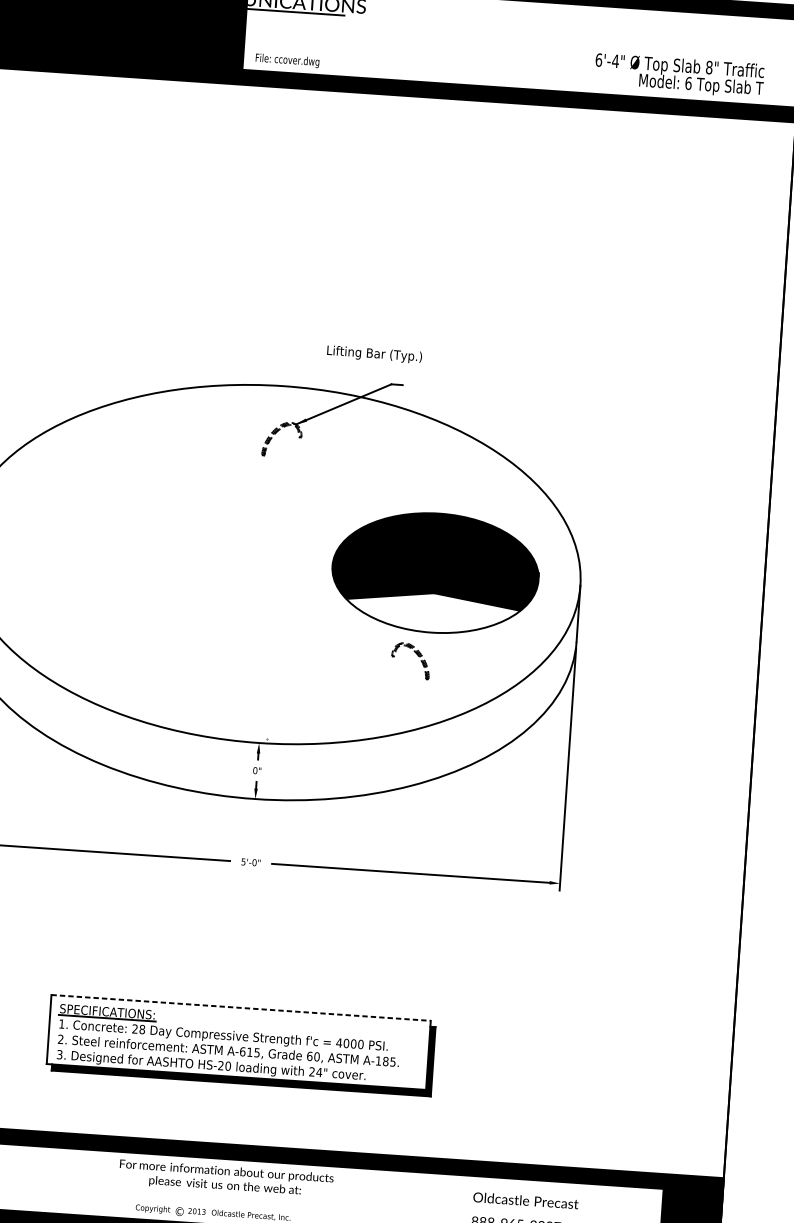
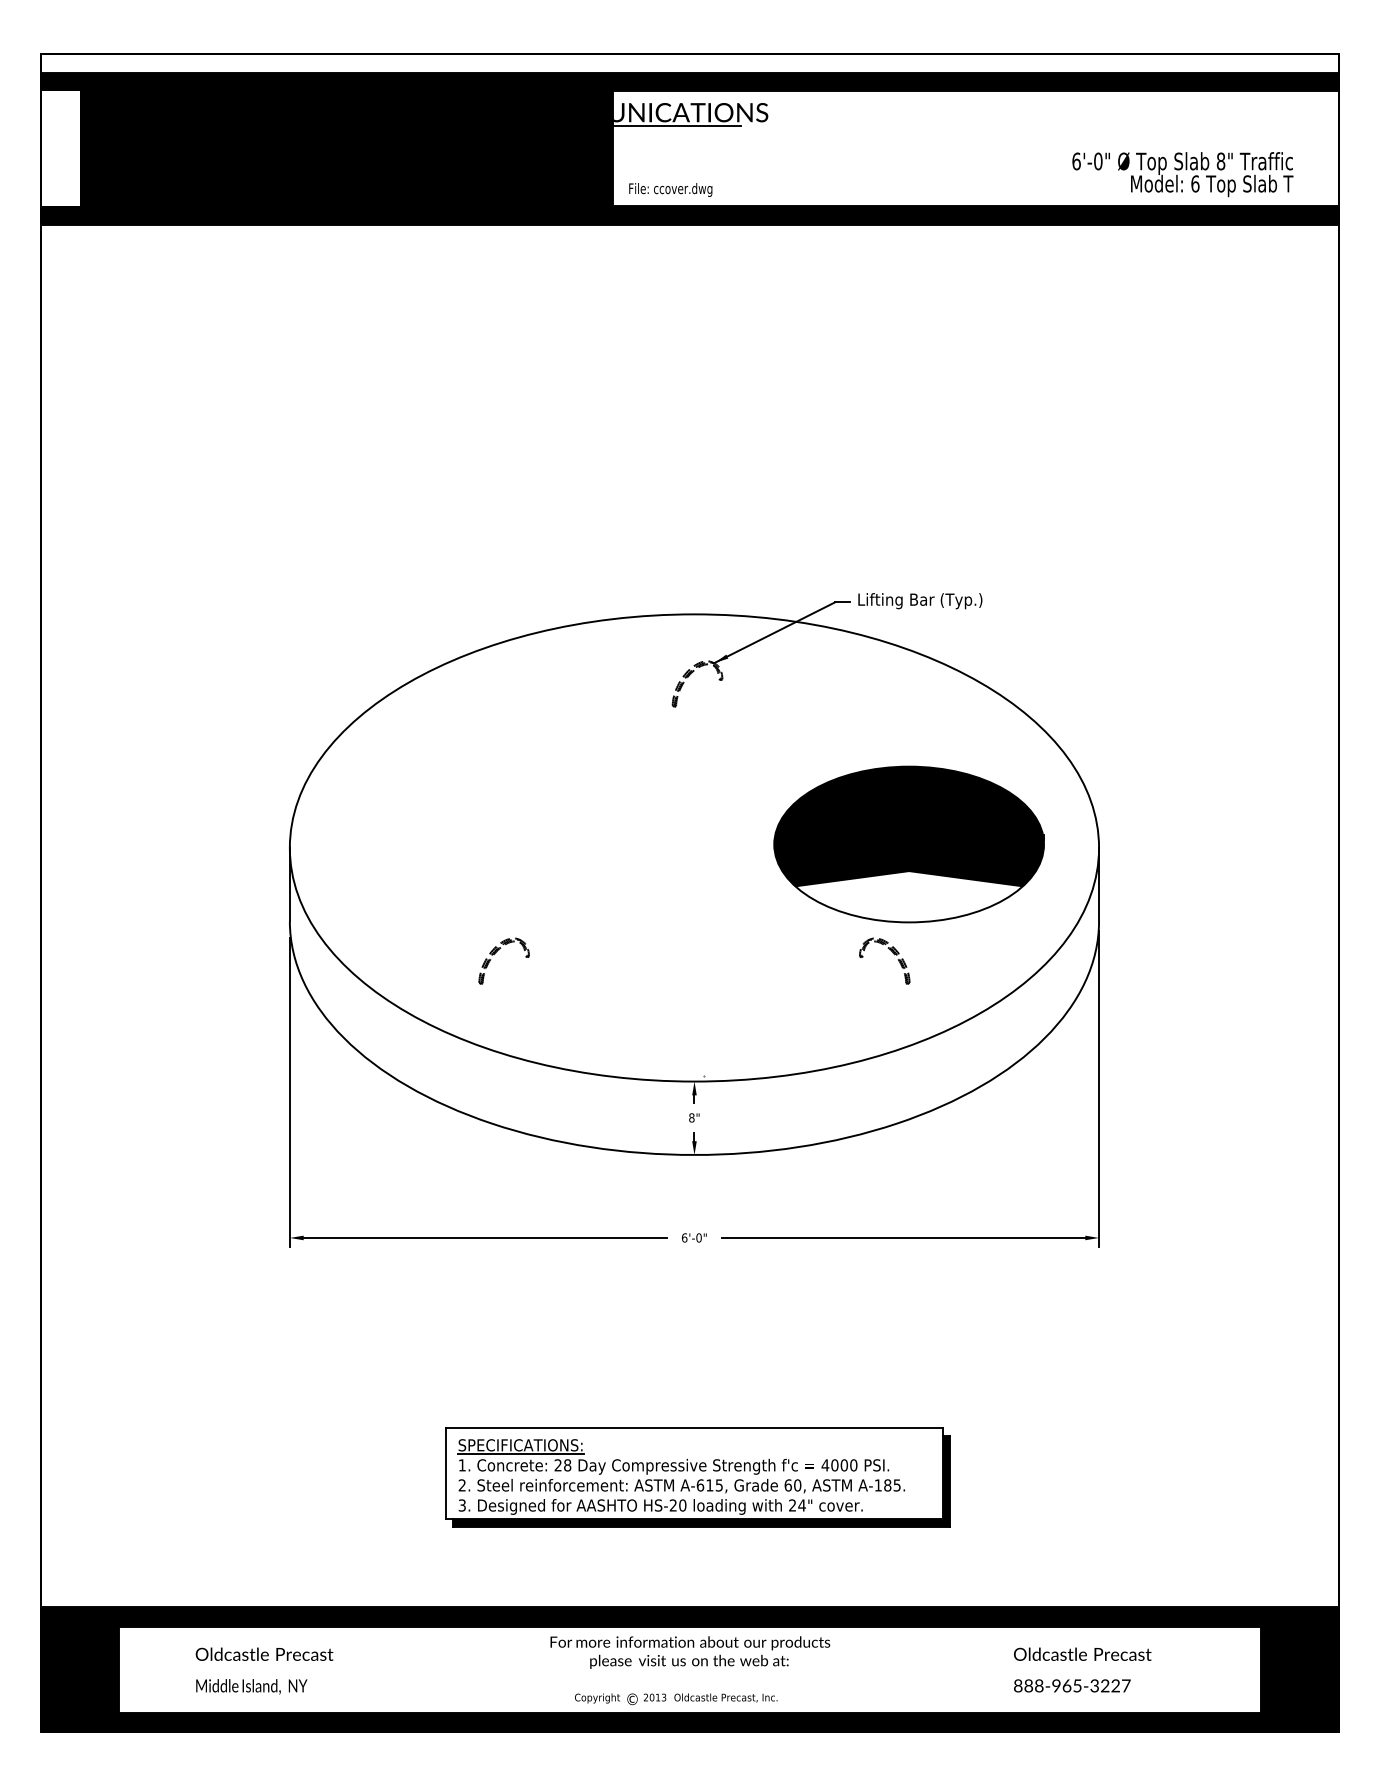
text: (614, 61) -> (1097, 161), 6'-4" -> 6'-0"
text: (374, 354) -> (920, 601), moved
part: (113, 635) -> (495, 954), added
text: (255, 770) -> (691, 1117), 0" -> 8"
text: (243, 861) -> (684, 1237), 5'-0" -> 6'-0"
line: (241, 1008) -> (694, 1428), dashed -> solid

